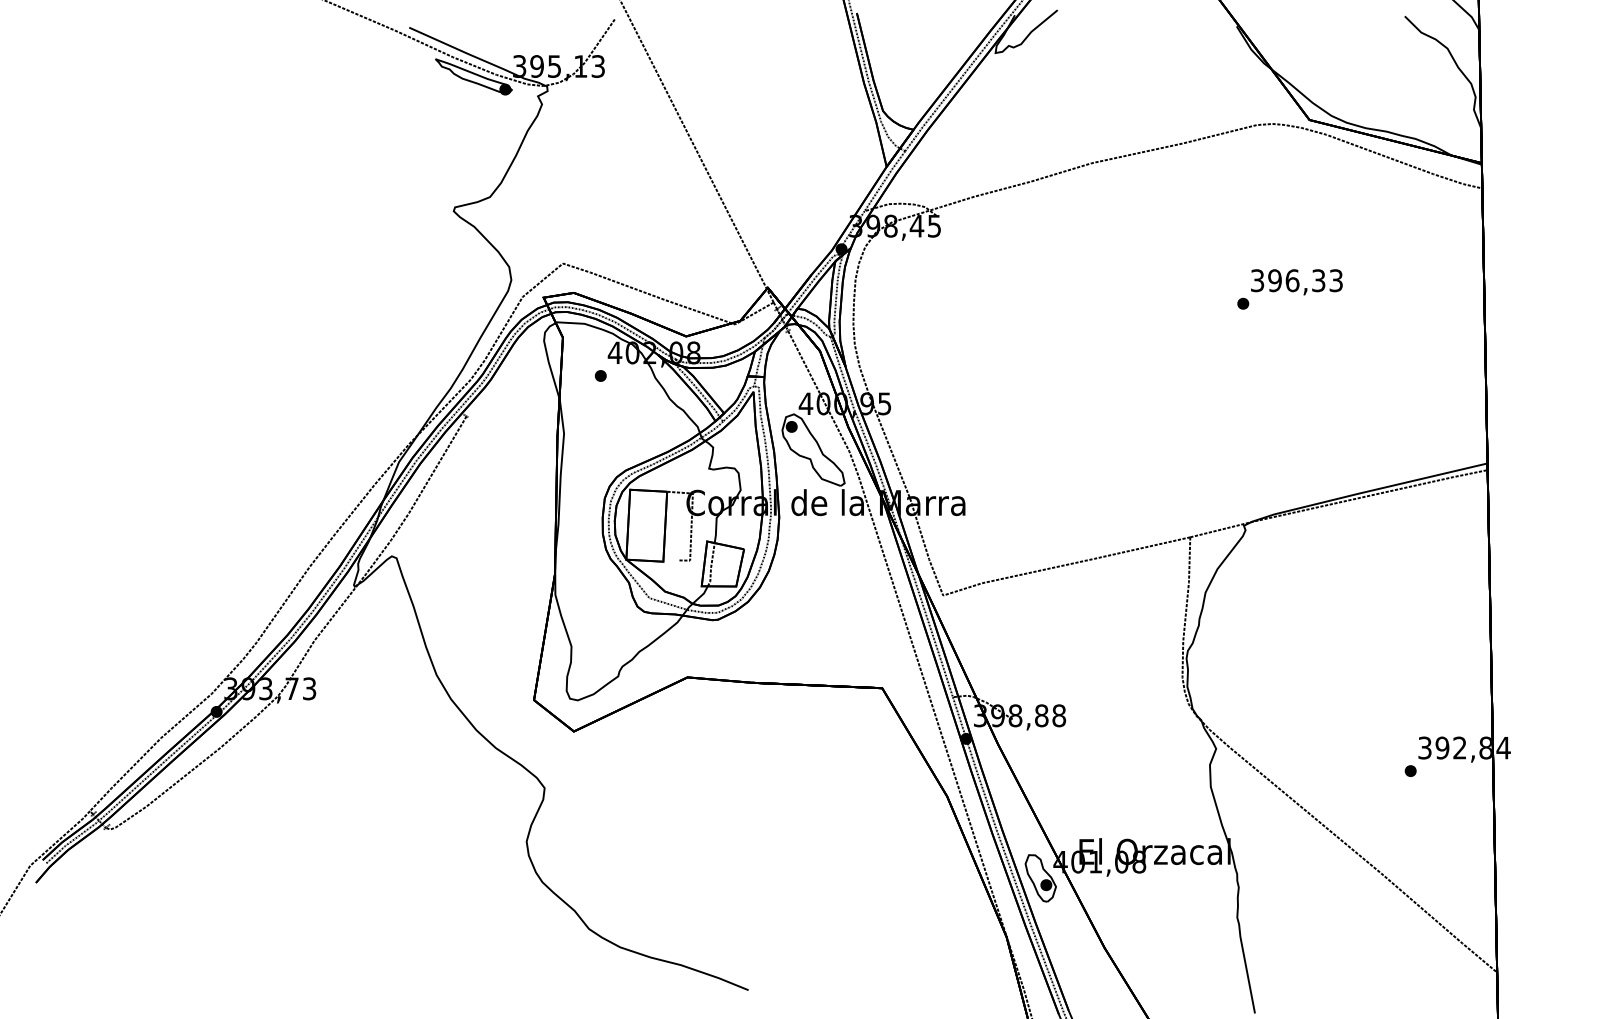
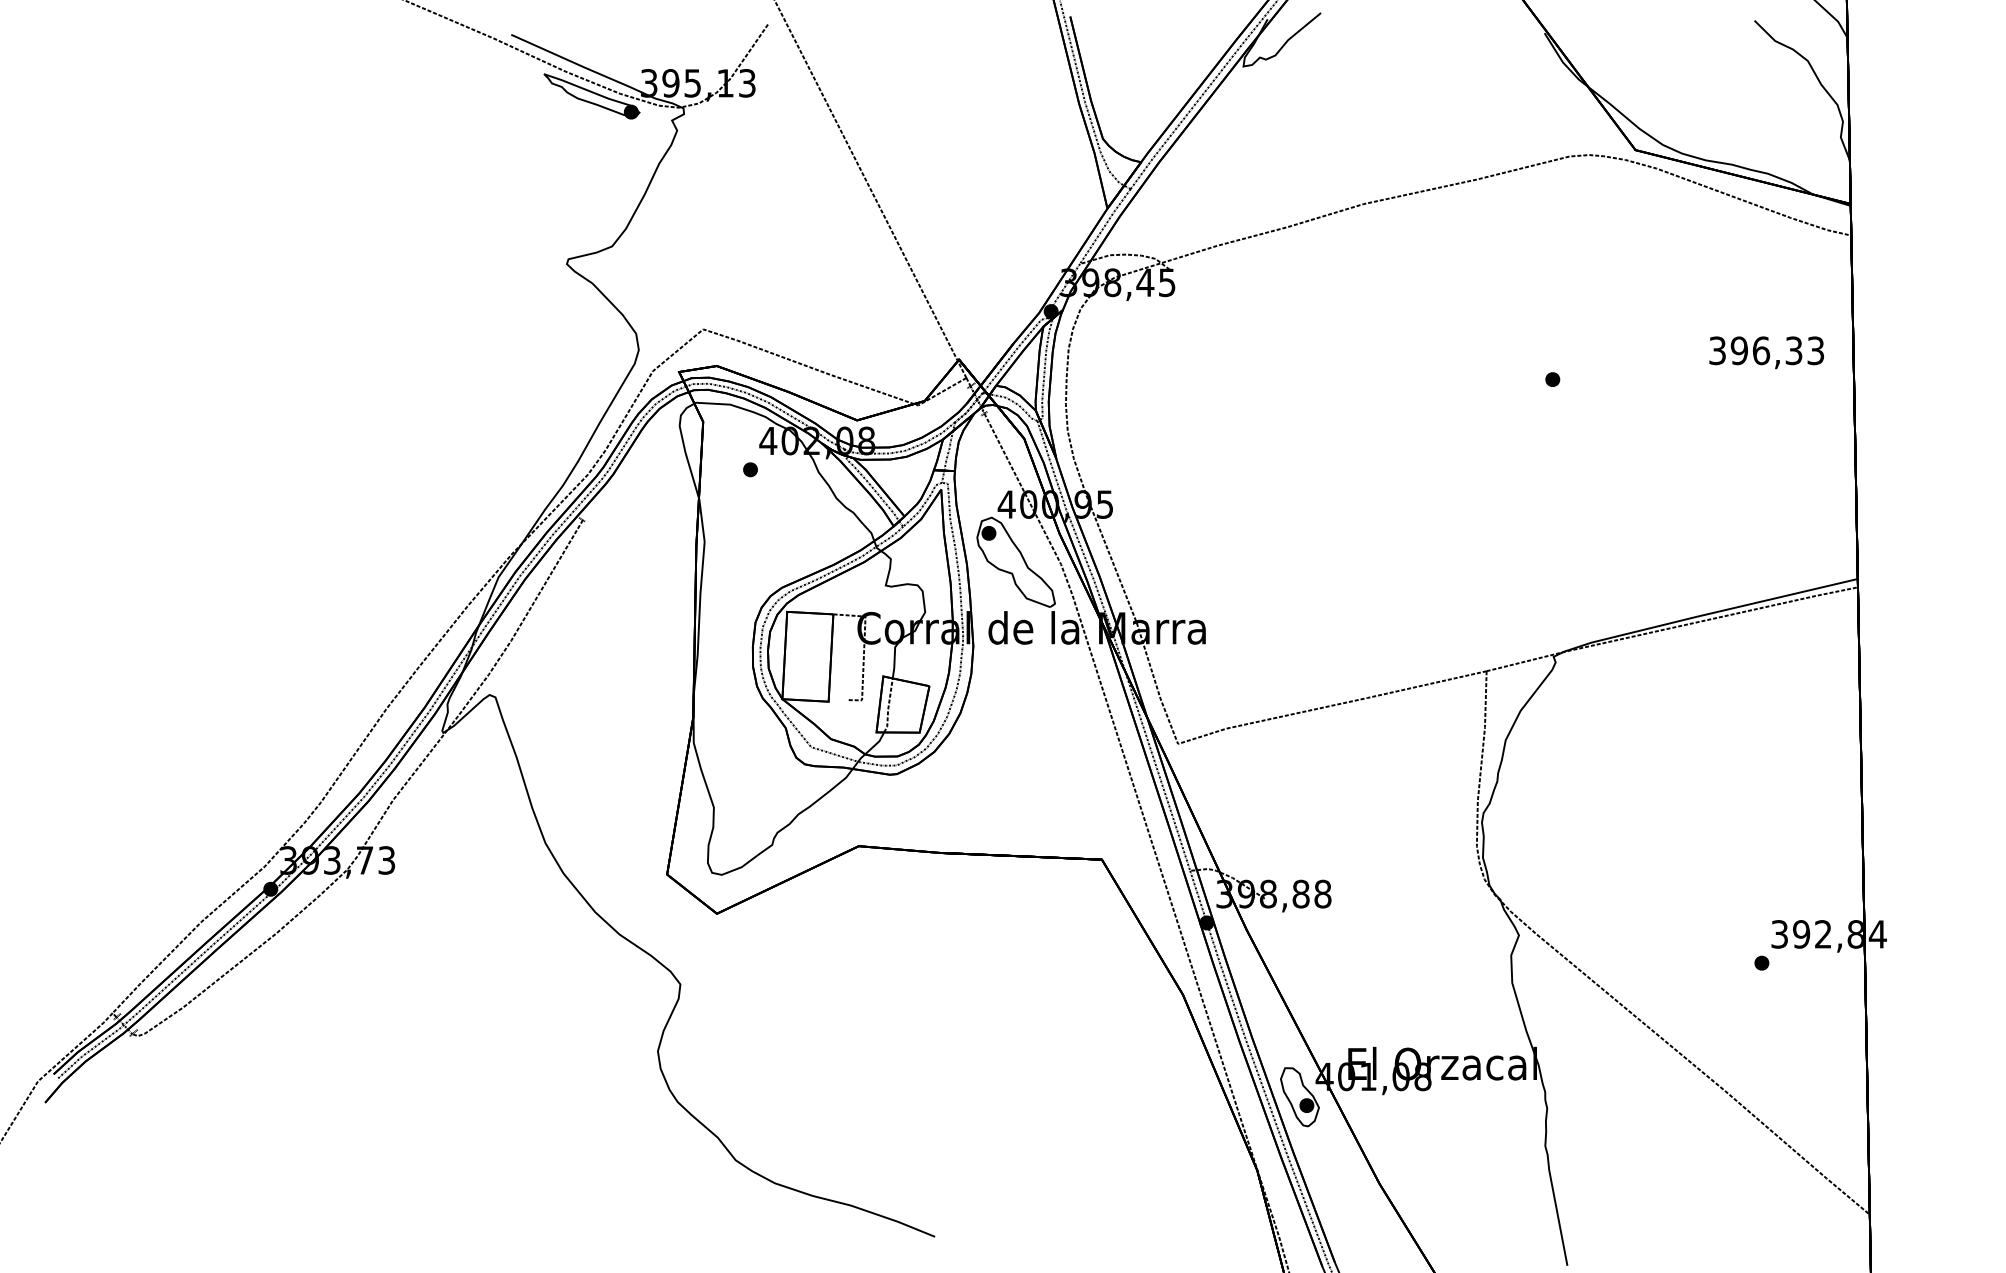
text: (1296, 282) -> (1766, 352), moved

